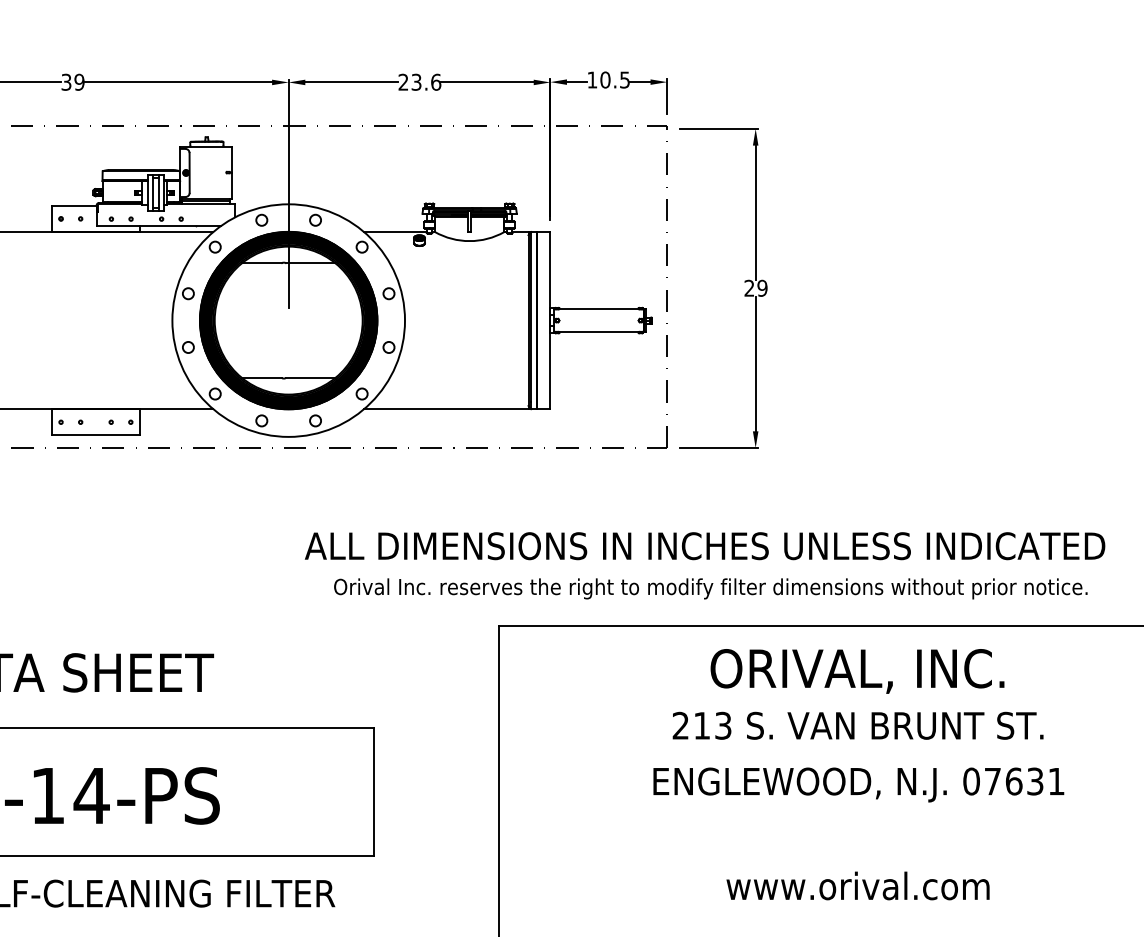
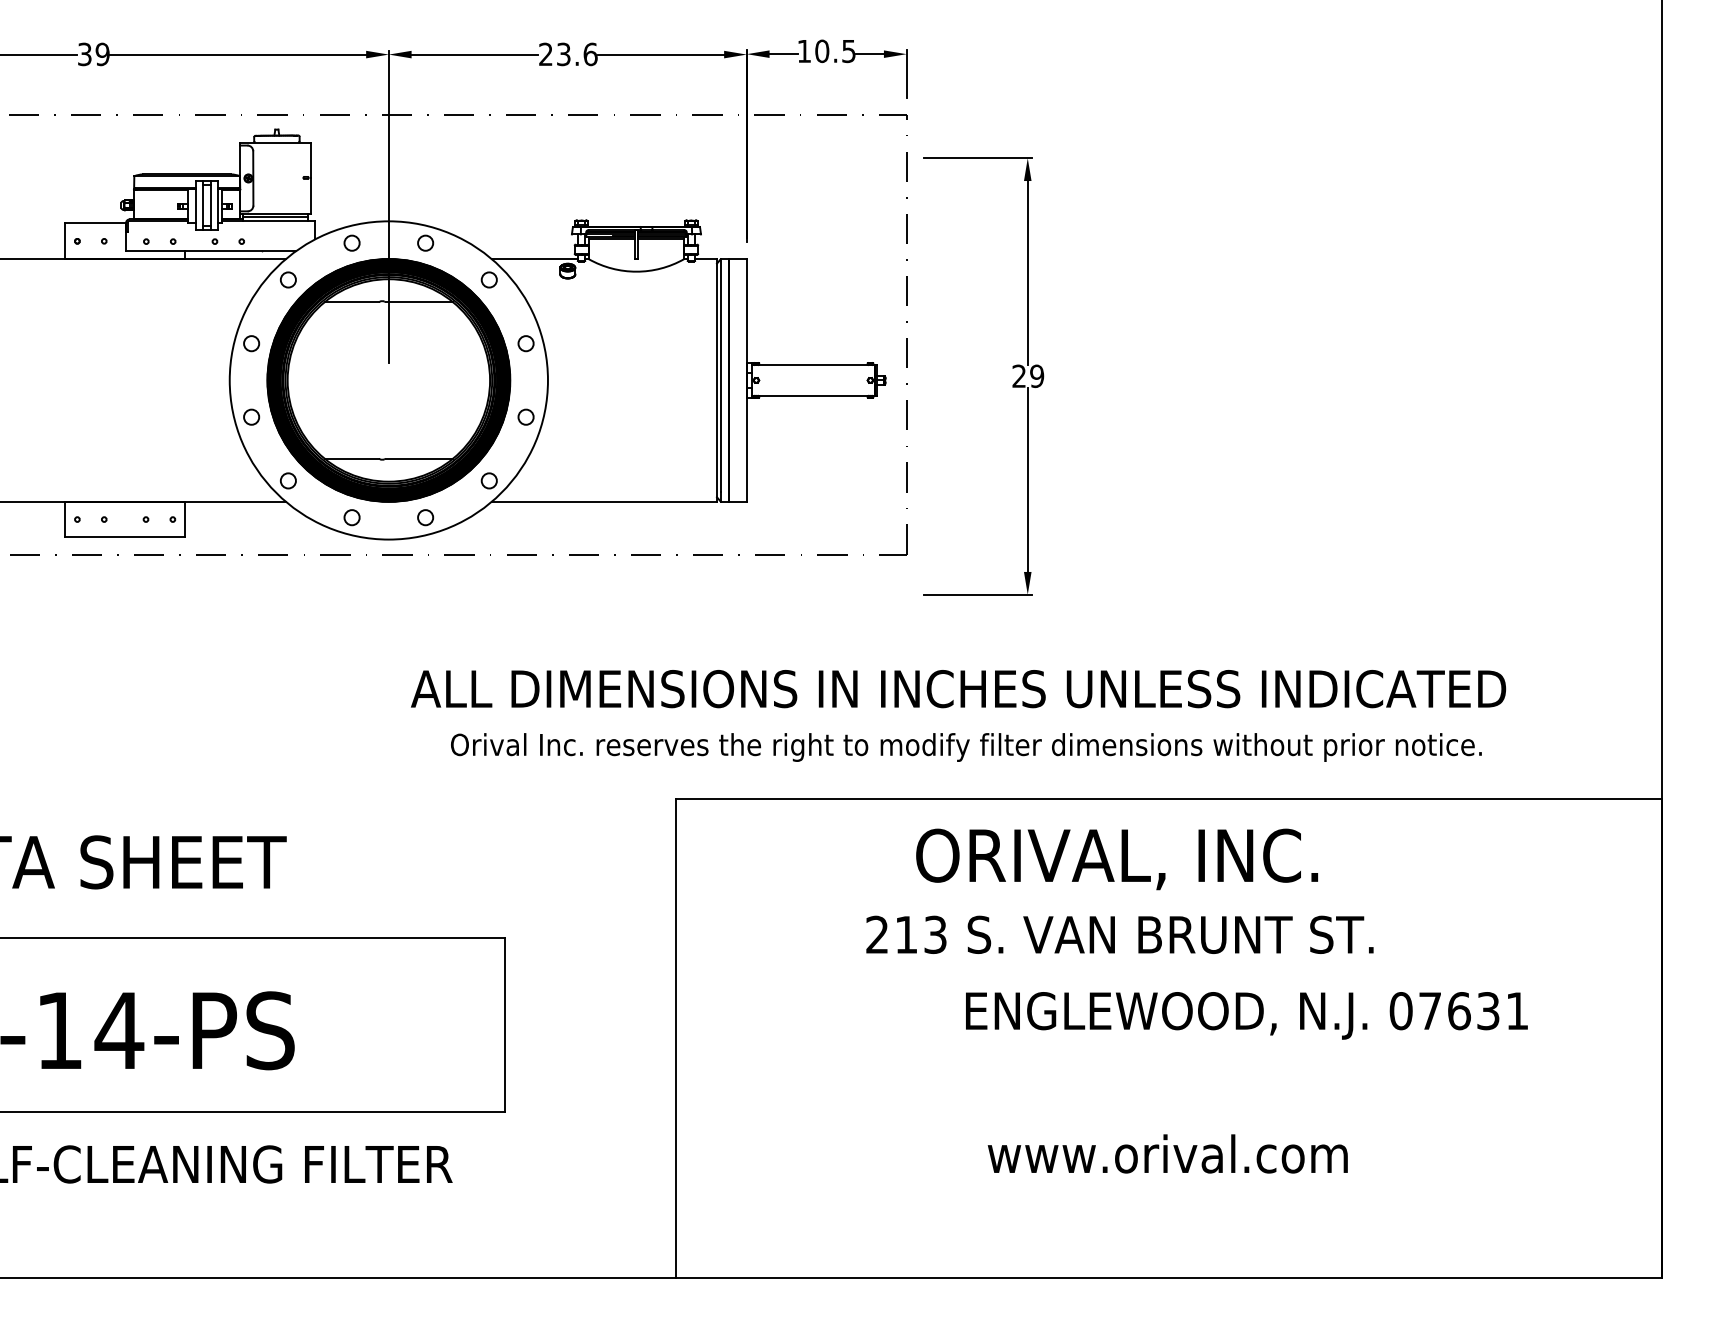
part: (744, 282) -> (1012, 368), moved
text: (857, 671) -> (1116, 859), moved
text: (857, 725) -> (1119, 934), moved
text: (858, 784) -> (1246, 1015), moved

